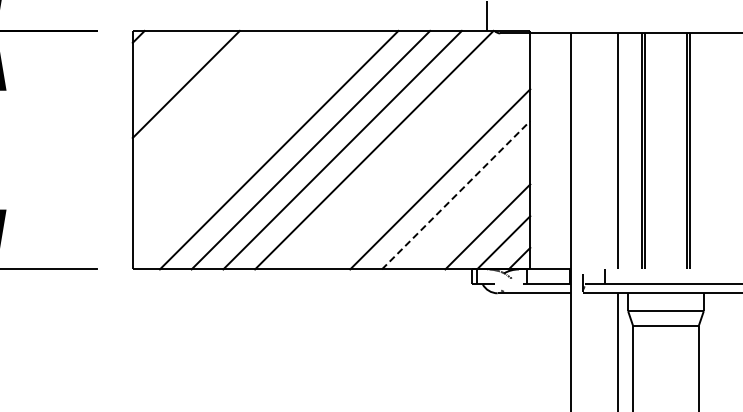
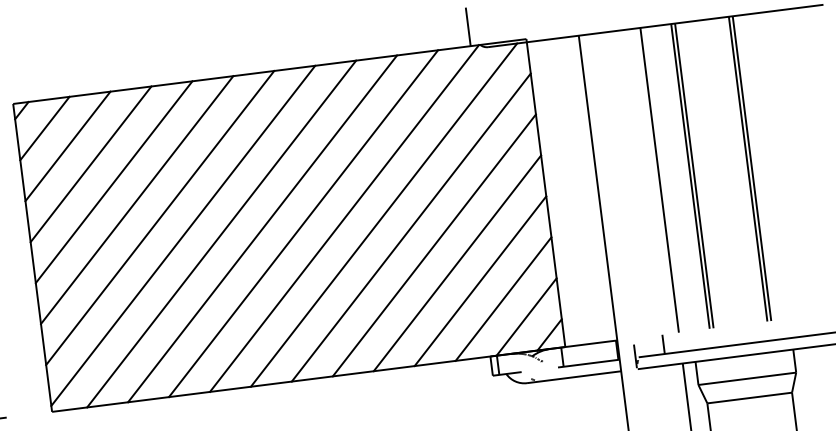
line: (154, 52) -> (44, 128), added
line: (170, 68) -> (68, 146), added
line: (201, 99) -> (113, 181), added
line: (217, 115) -> (136, 199), added
line: (233, 131) -> (159, 217), added
line: (249, 147) -> (182, 235), added
line: (404, 151) -> (383, 215), added
line: (424, 163) -> (411, 227), added
line: (456, 195) -> (457, 263), dashed -> solid
line: (471, 210) -> (479, 280), added

